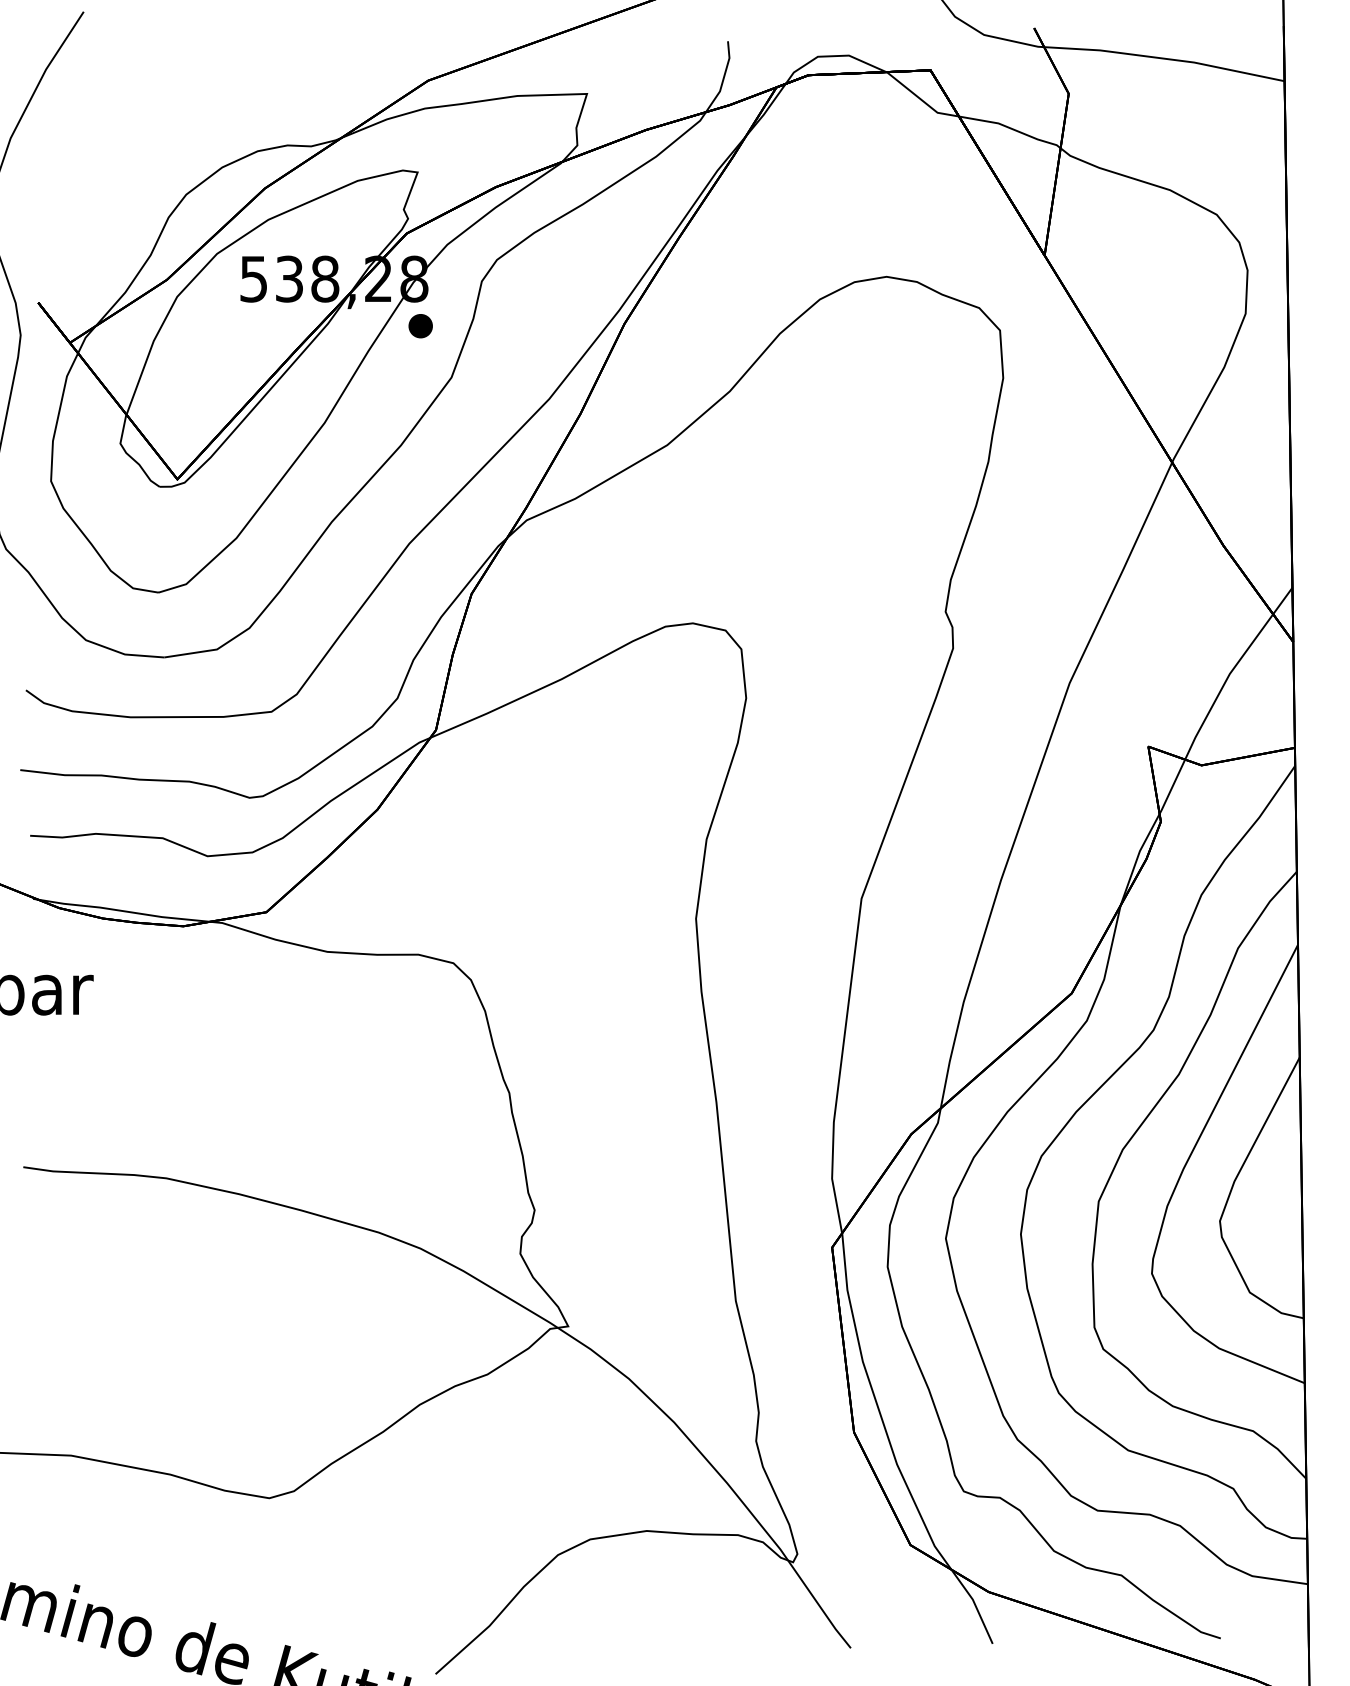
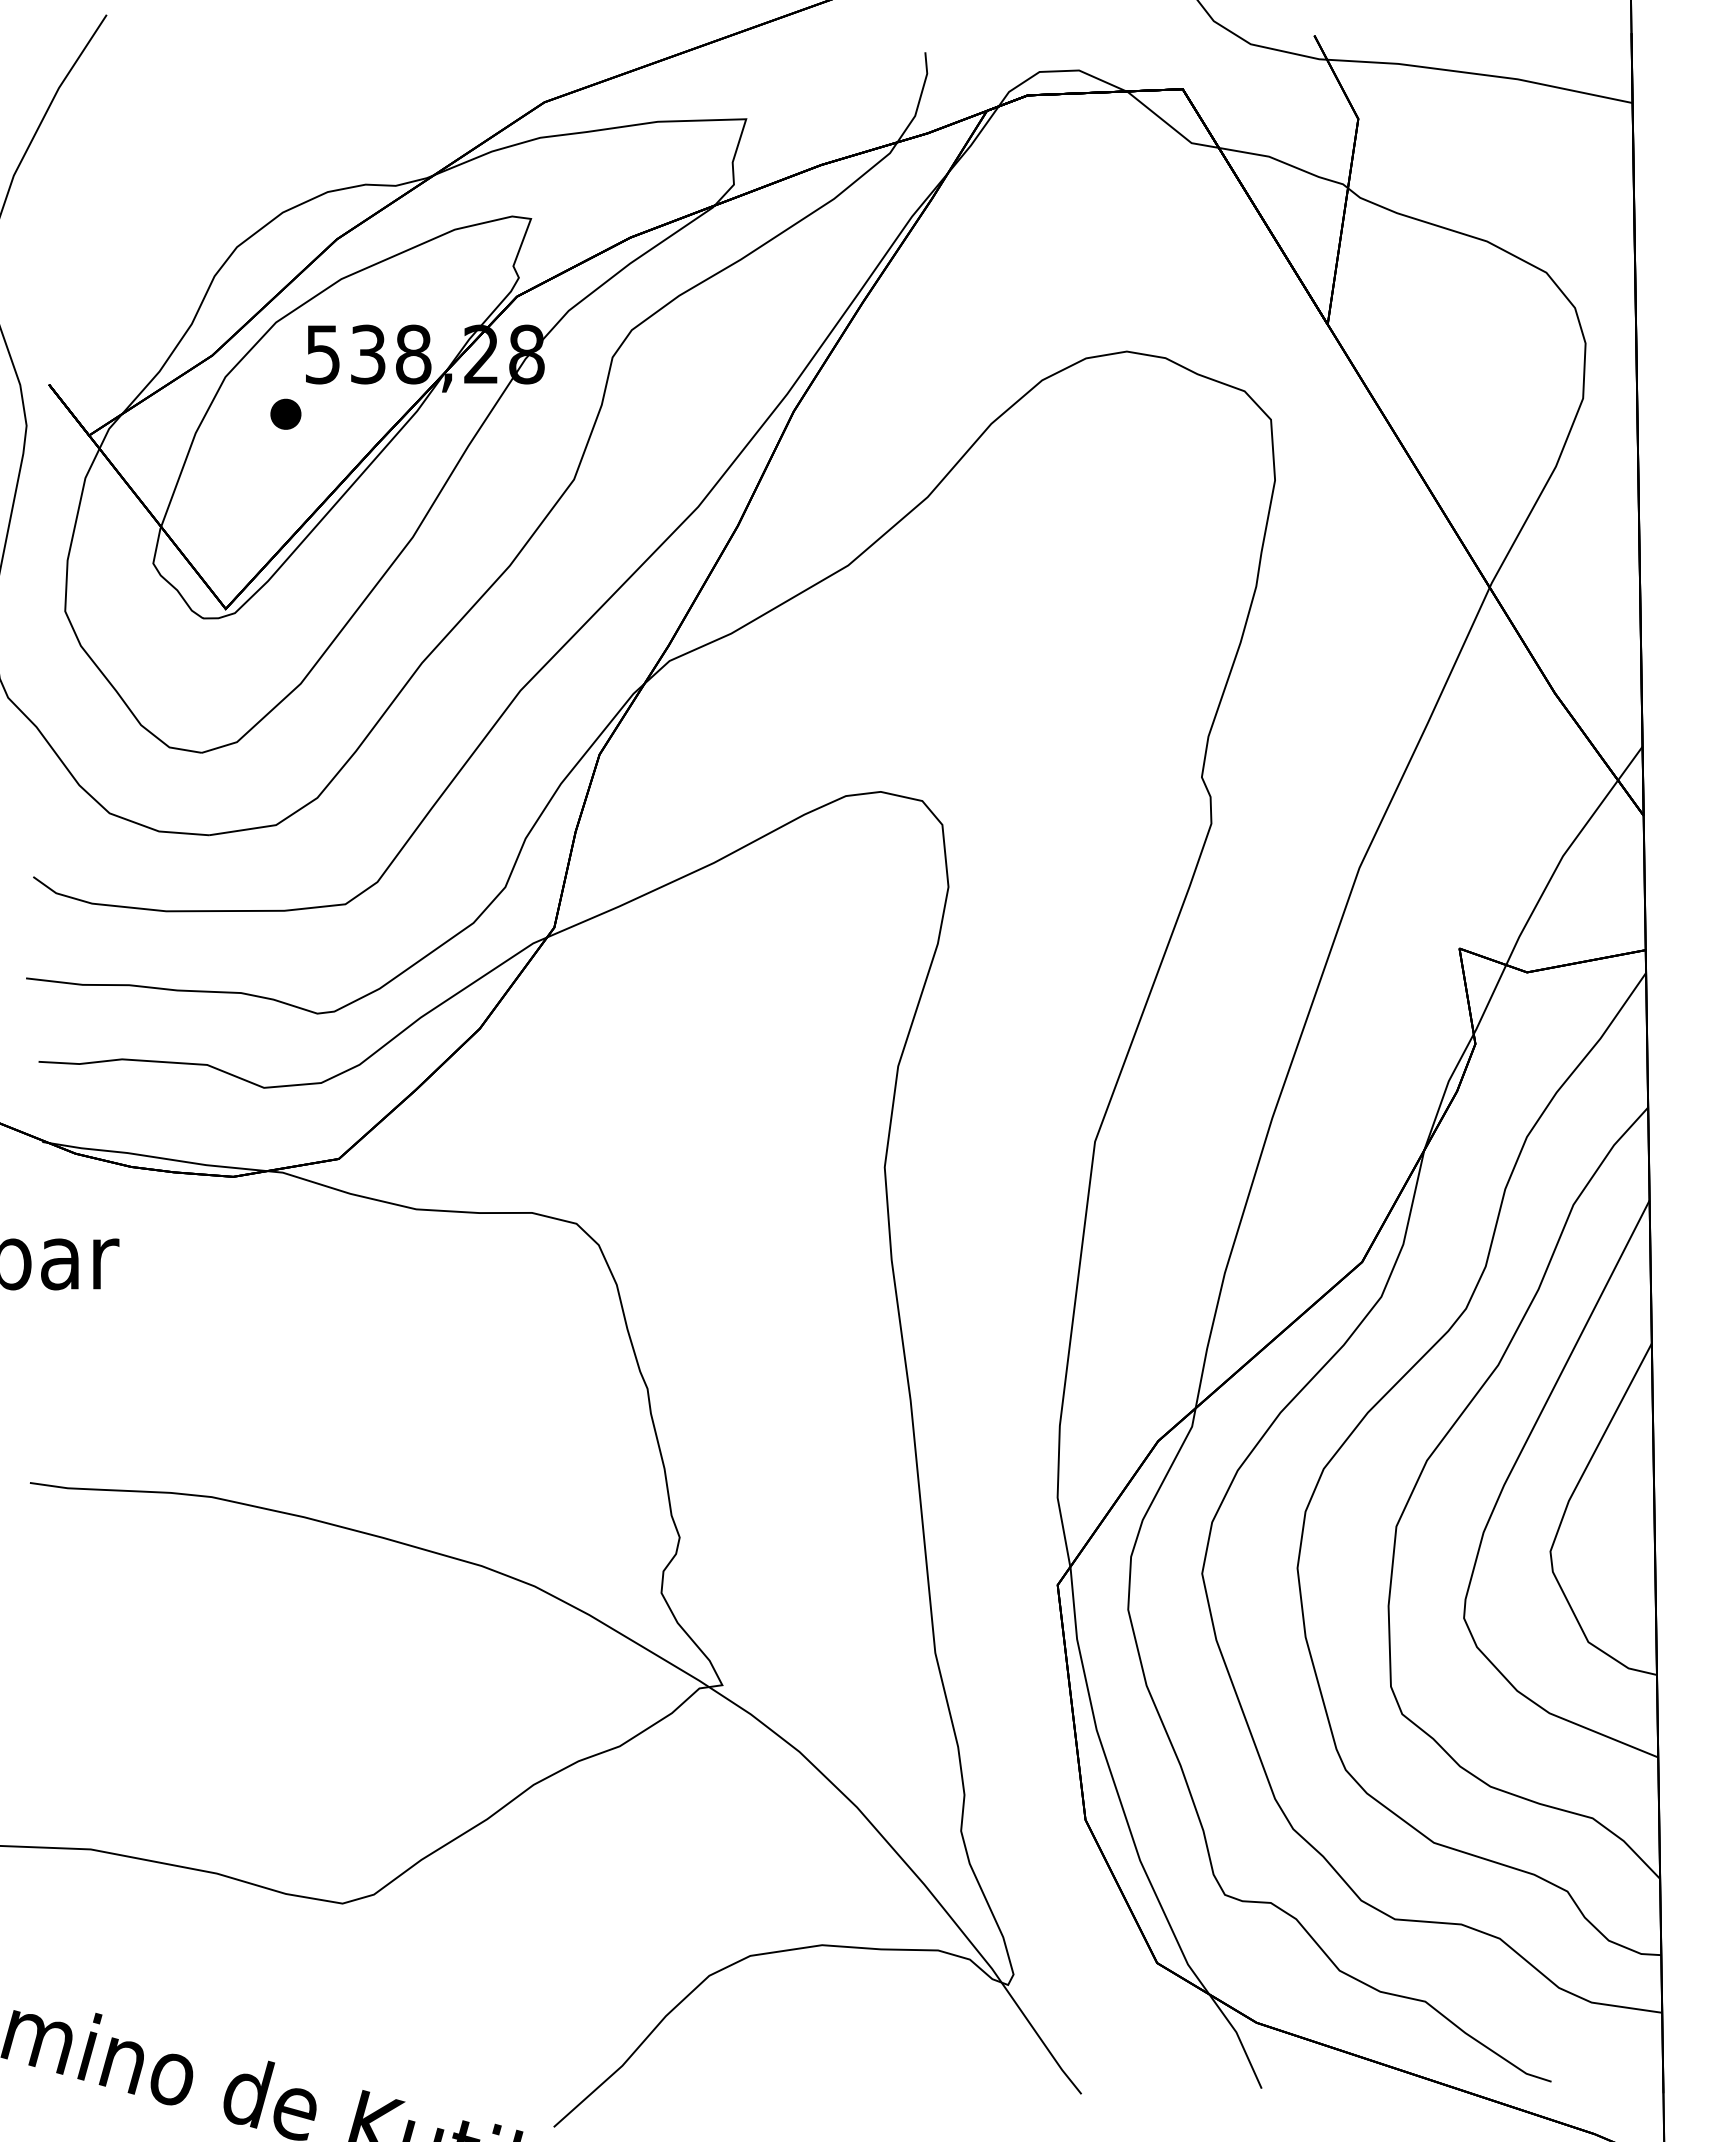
part: (420, 325) -> (285, 413), moved

